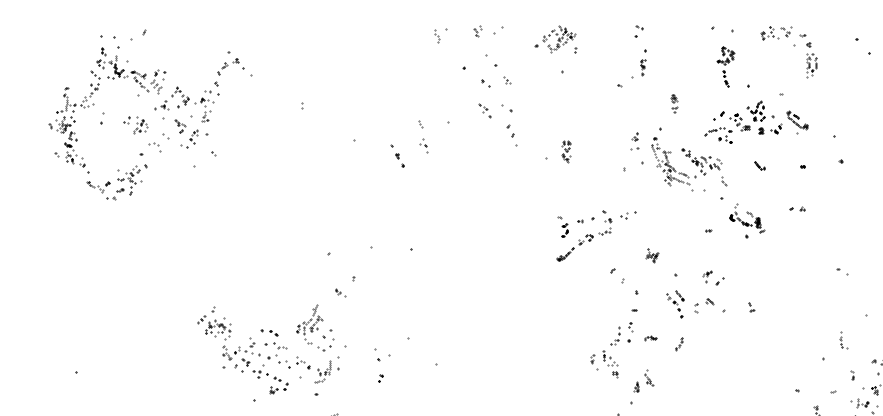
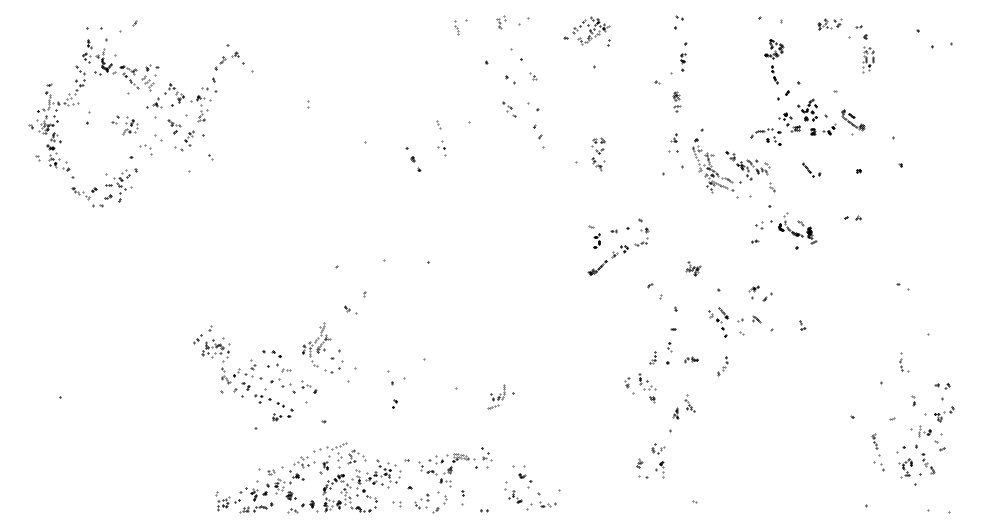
part: (776, 33) -> (829, 24), size x0.7
part: (674, 103) -> (676, 101), moved
part: (718, 116) -> (783, 95), moved
part: (566, 151) -> (598, 154), size x1.4
part: (759, 166) -> (811, 170), size x1.6
part: (627, 215) -> (763, 224), moved
part: (696, 307) -> (741, 326), size x1.6
part: (615, 336) -> (652, 357), size x0.6
part: (678, 343) -> (722, 365), size x1.4
part: (326, 371) -> (500, 396), moved

